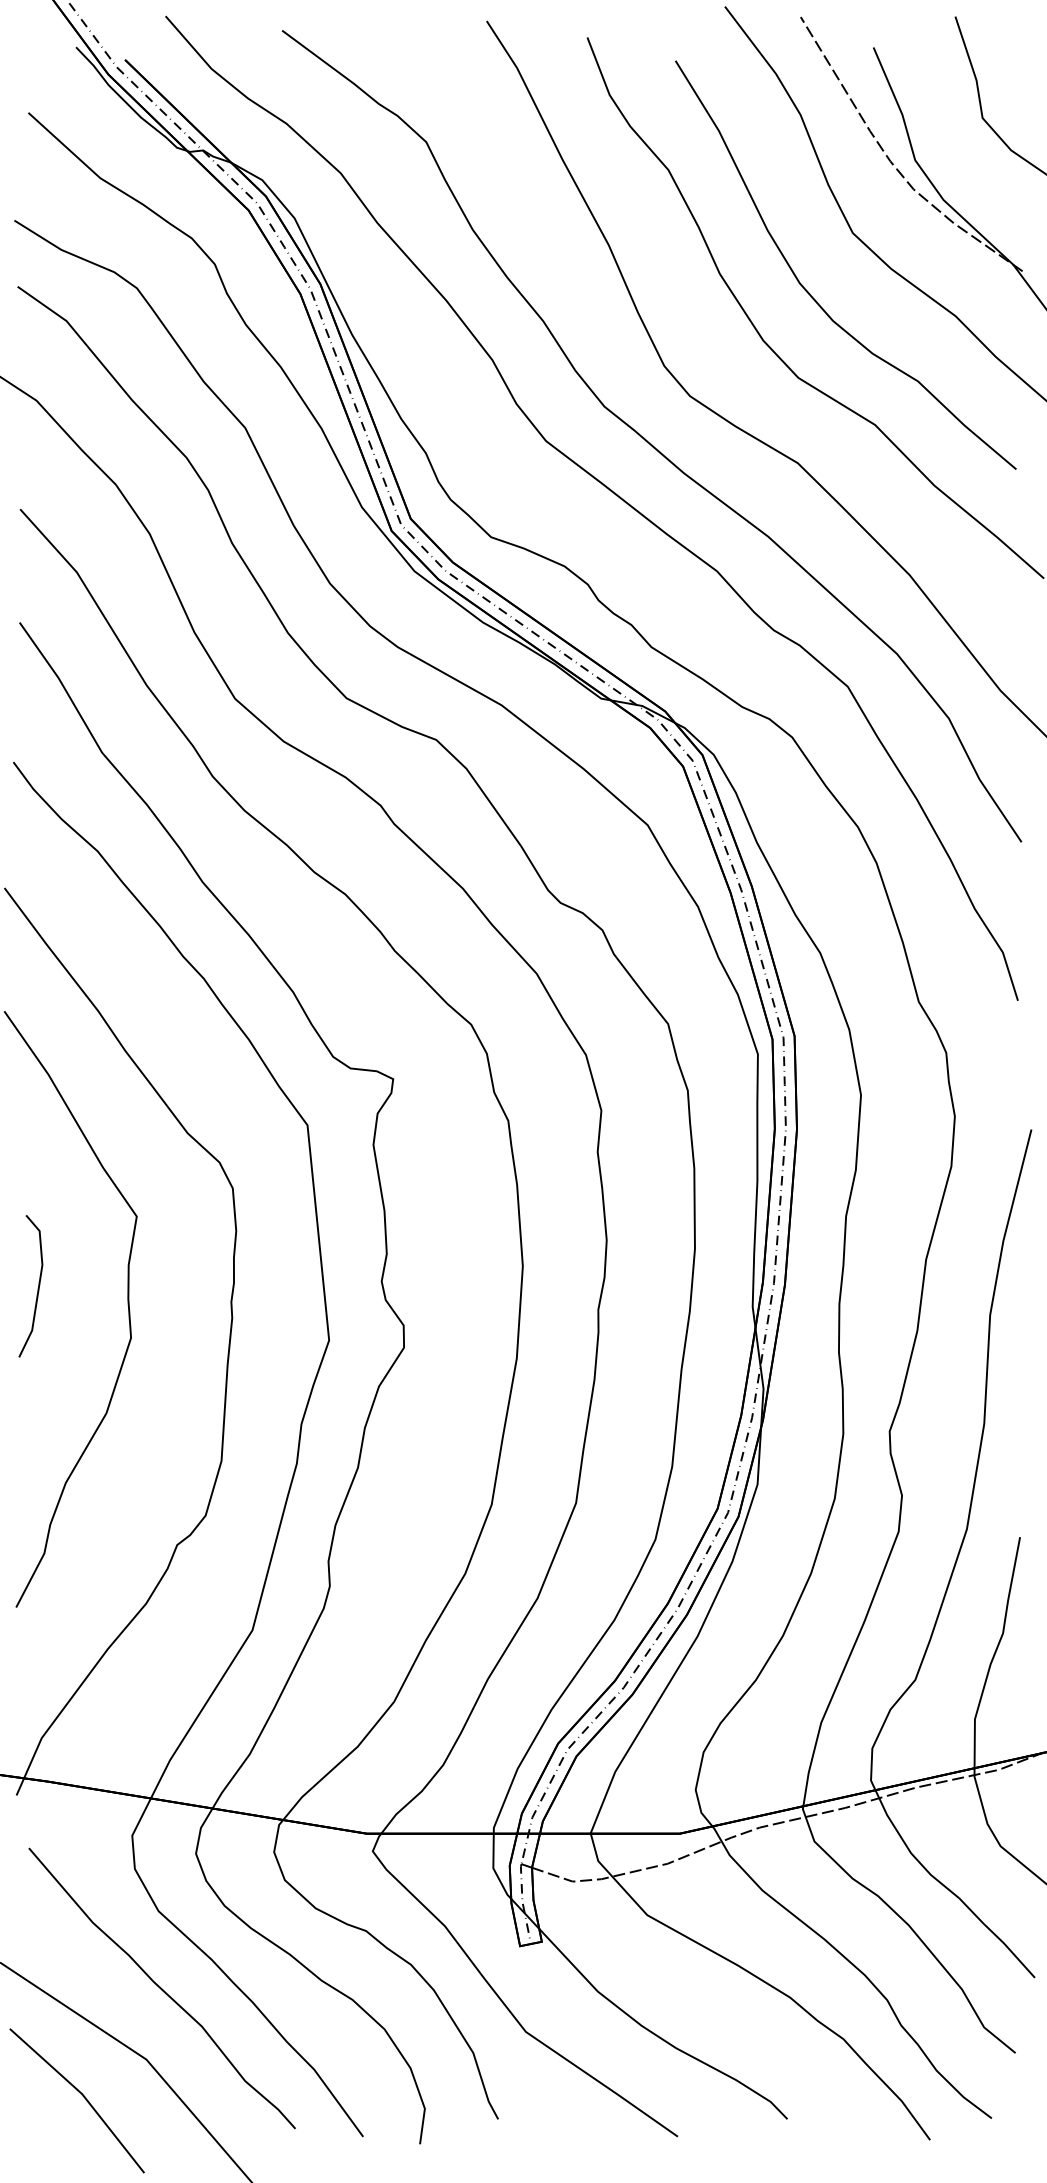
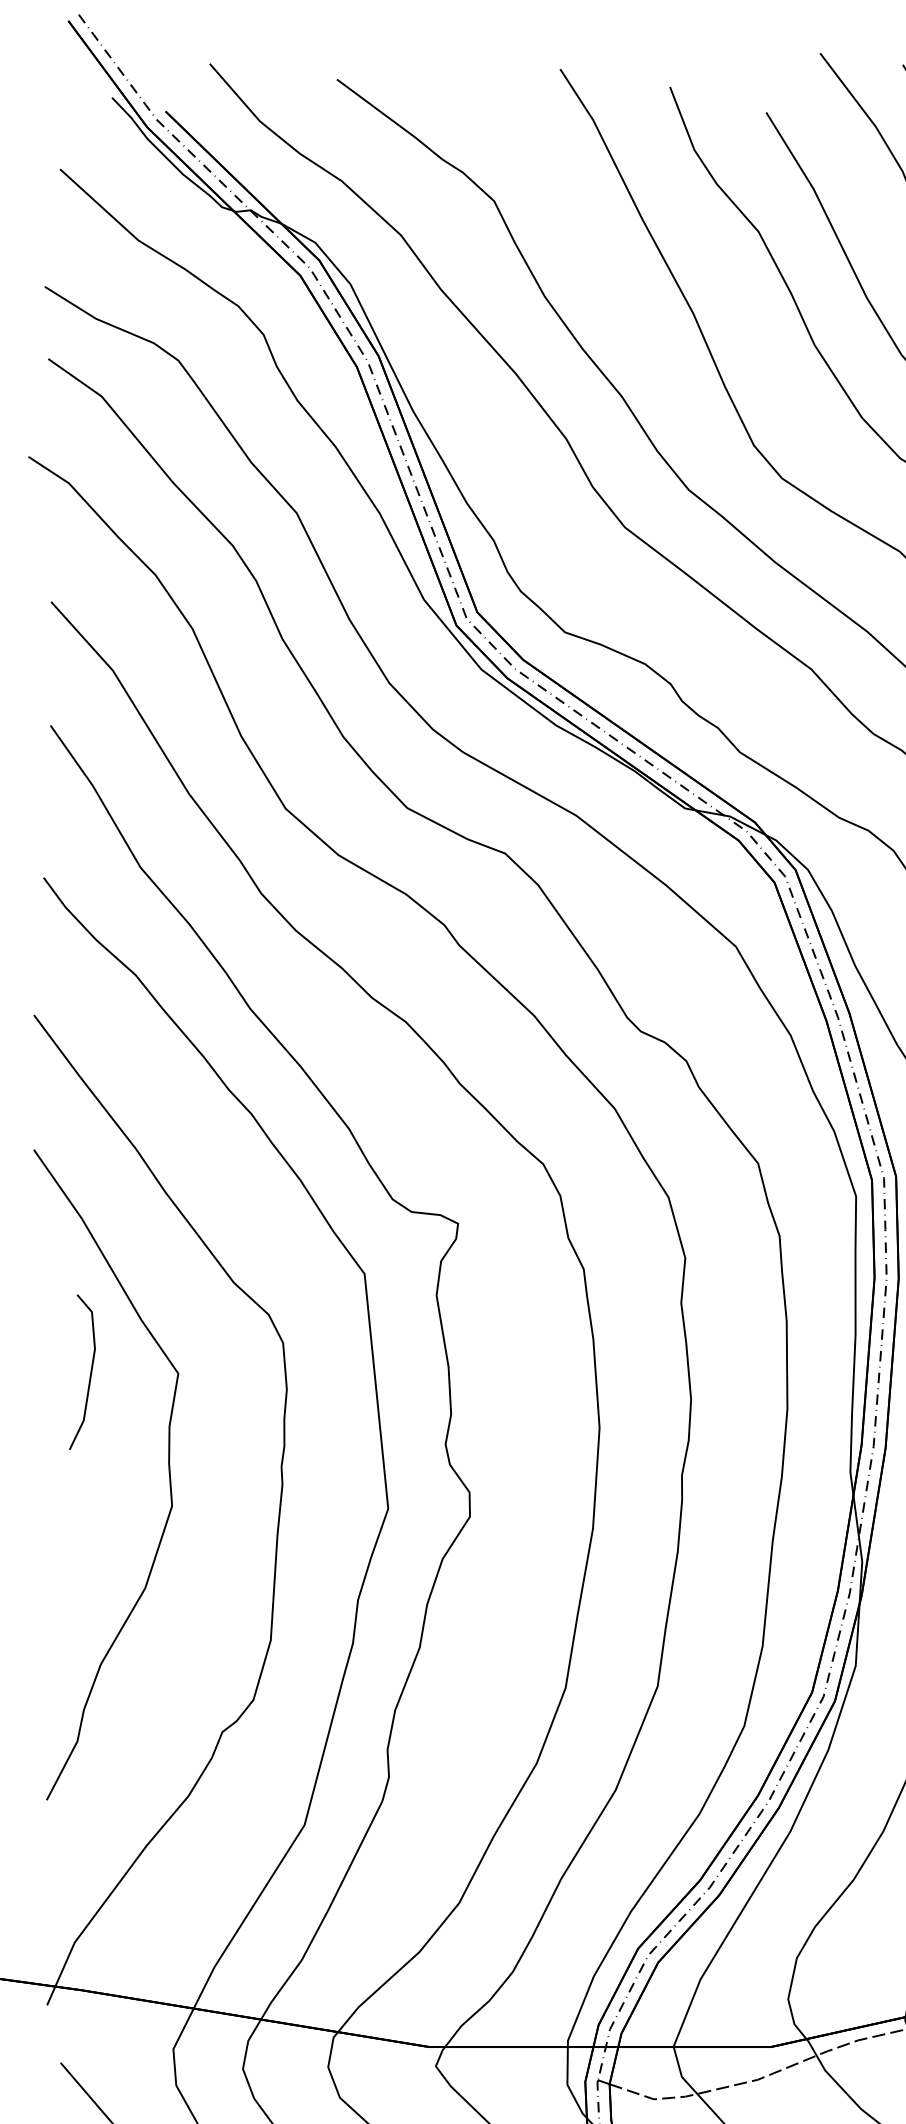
line: (37, 1288) -> (89, 1374), moved

